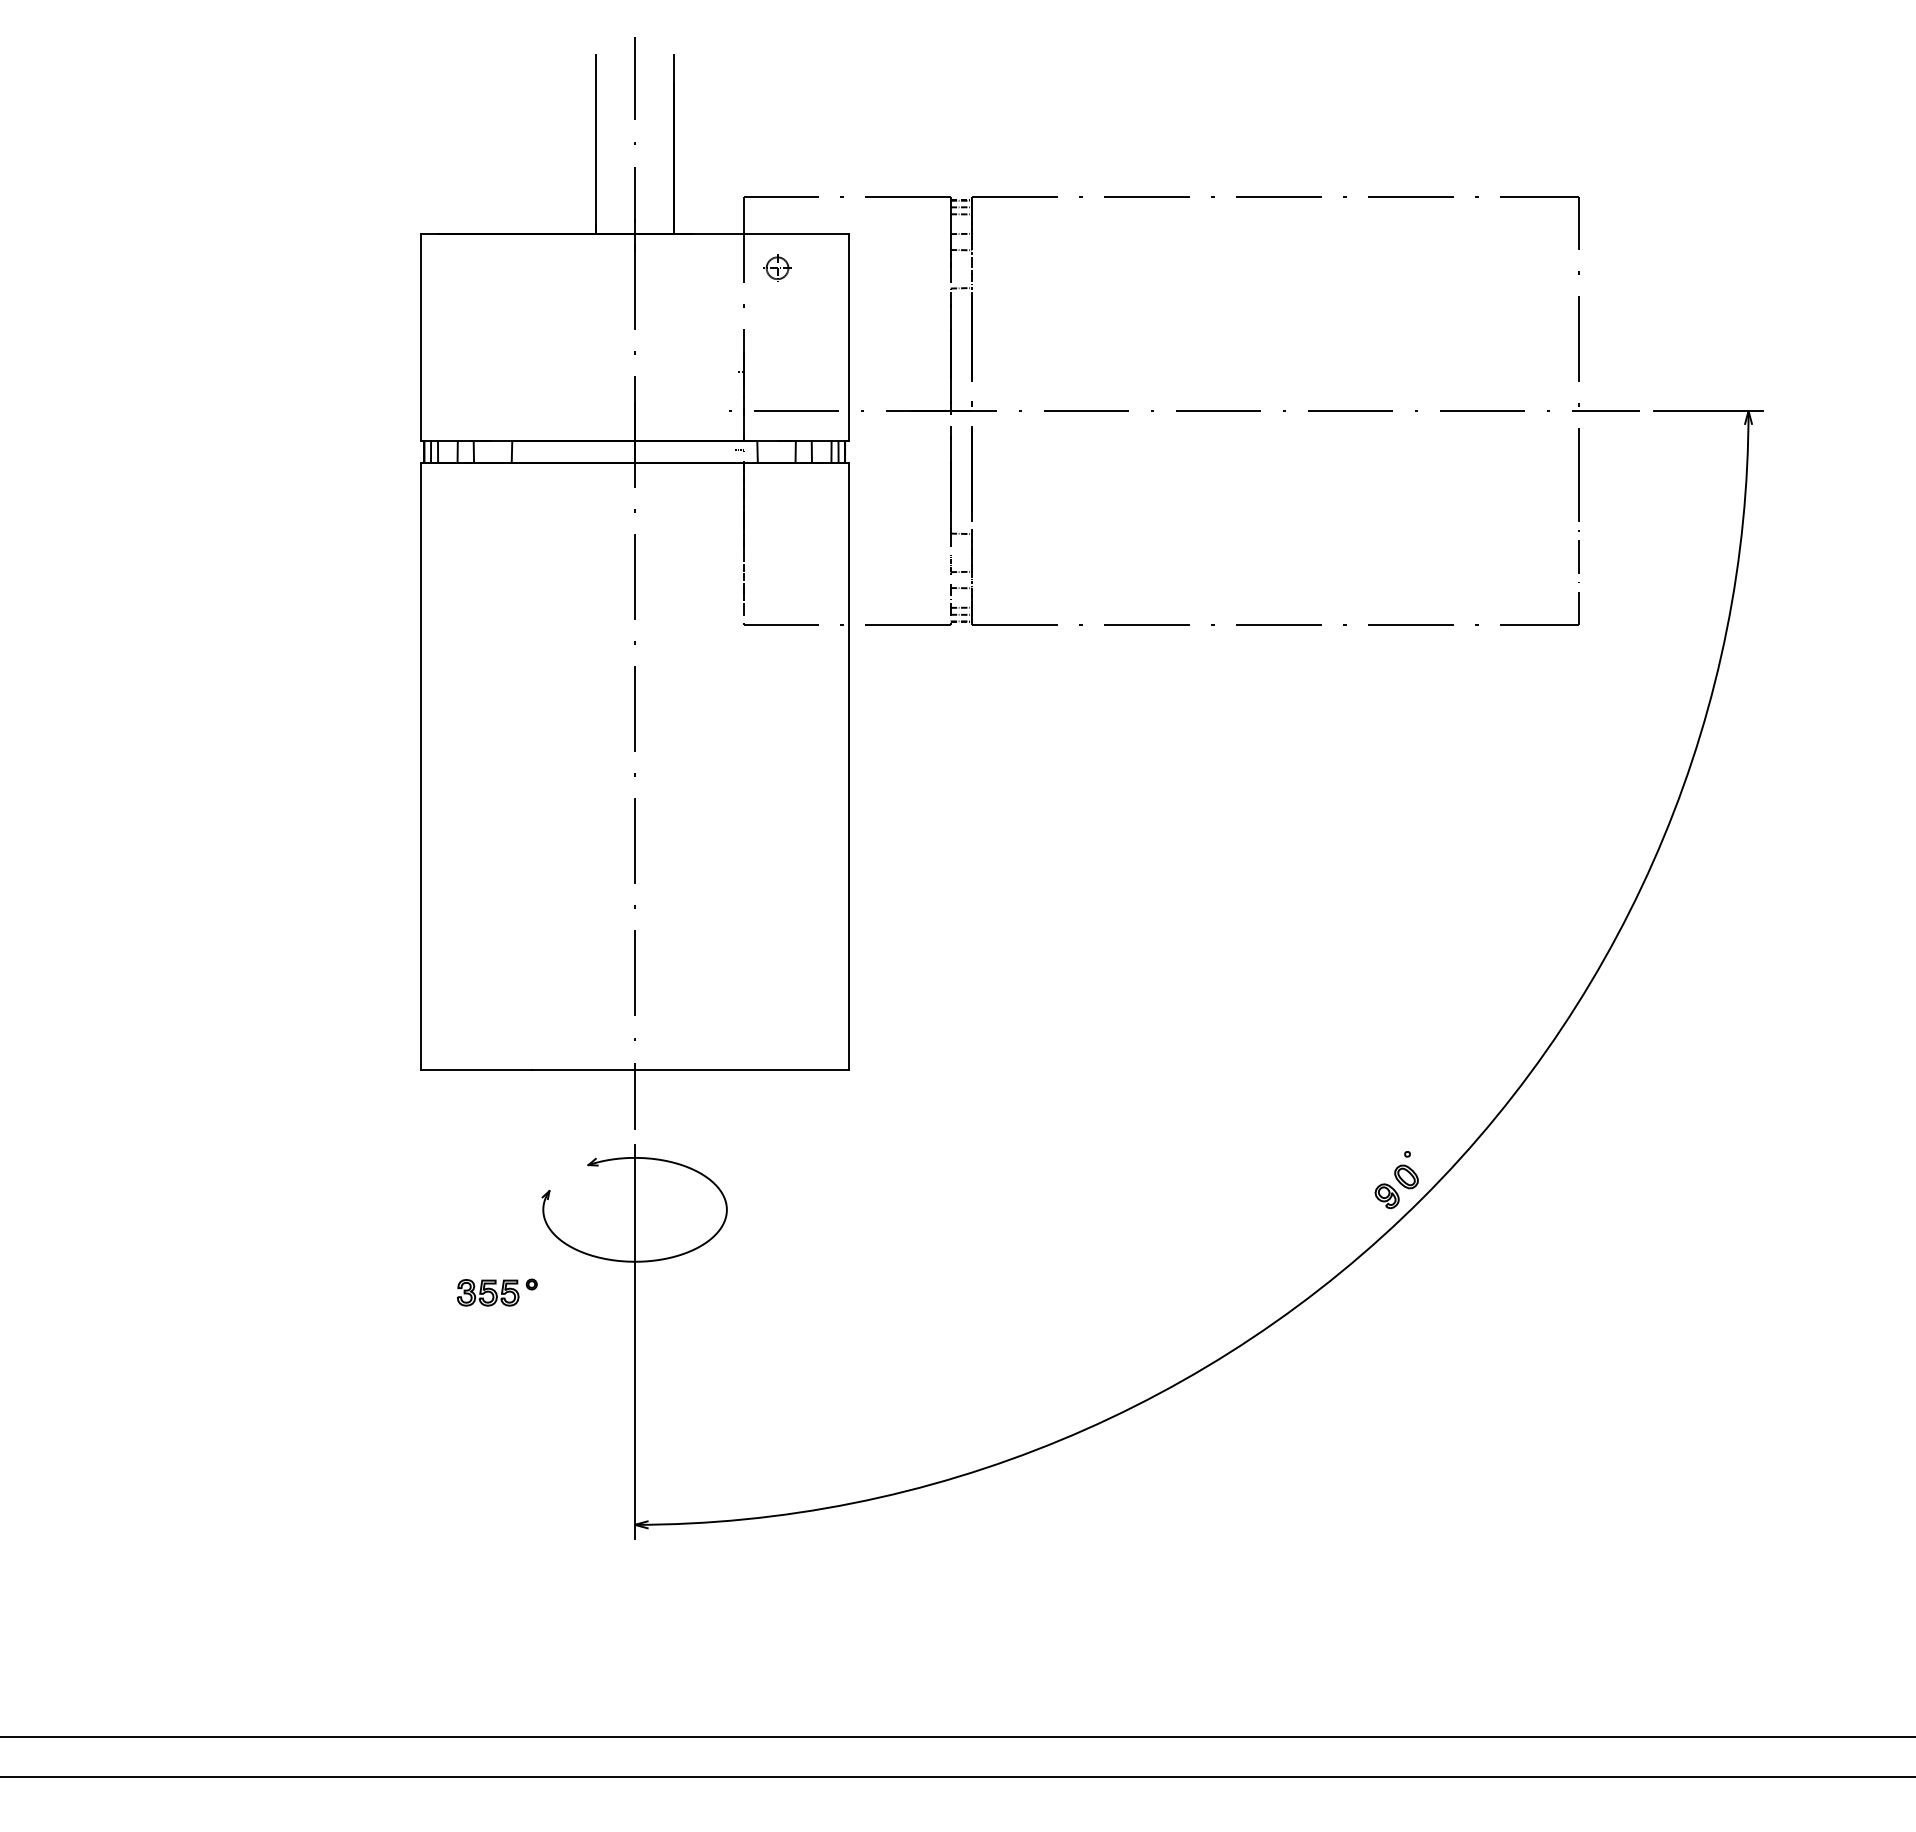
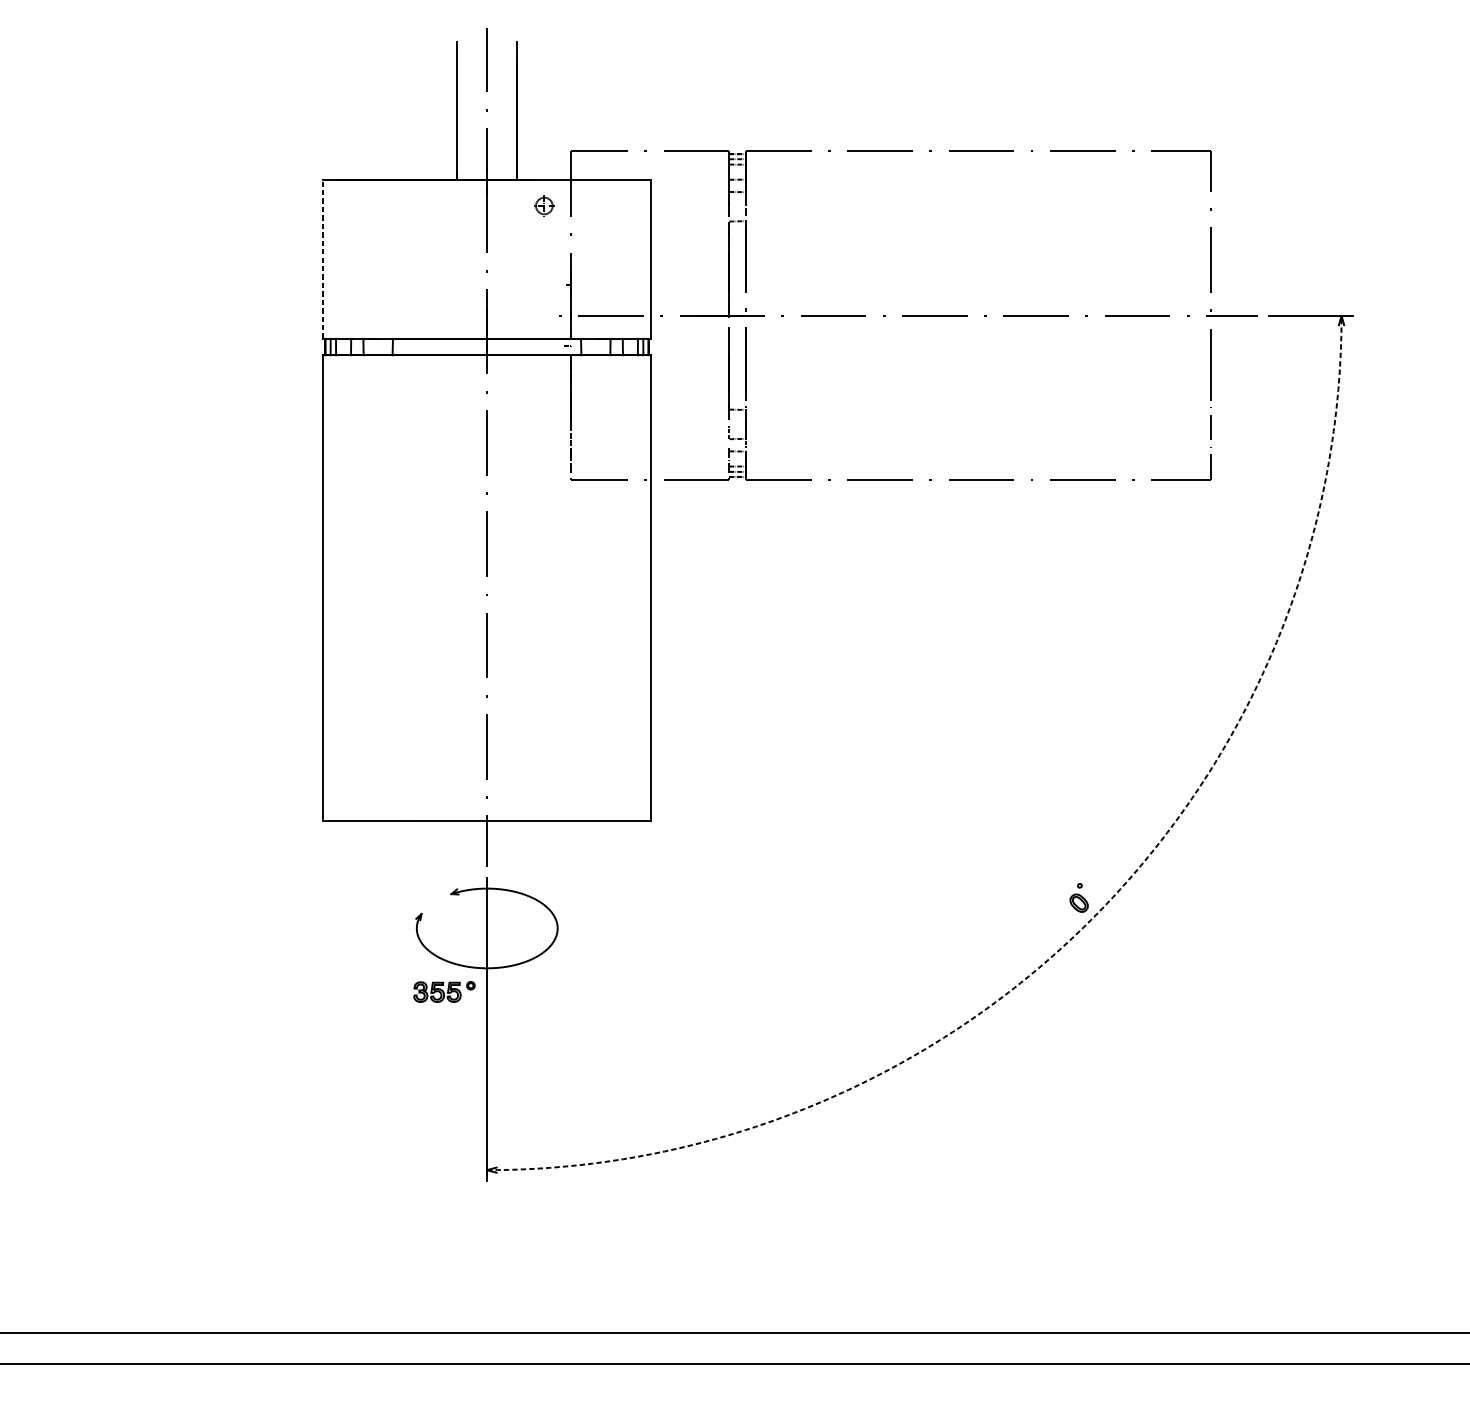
part: (777, 267) -> (544, 205), moved
line: (420, 337) -> (322, 259), solid -> dashed
part: (1386, 1196) -> (1063, 918), removed
arc: (1422, 1198) -> (1091, 919), solid -> dashed
part: (496, 1292) -> (443, 991), moved

